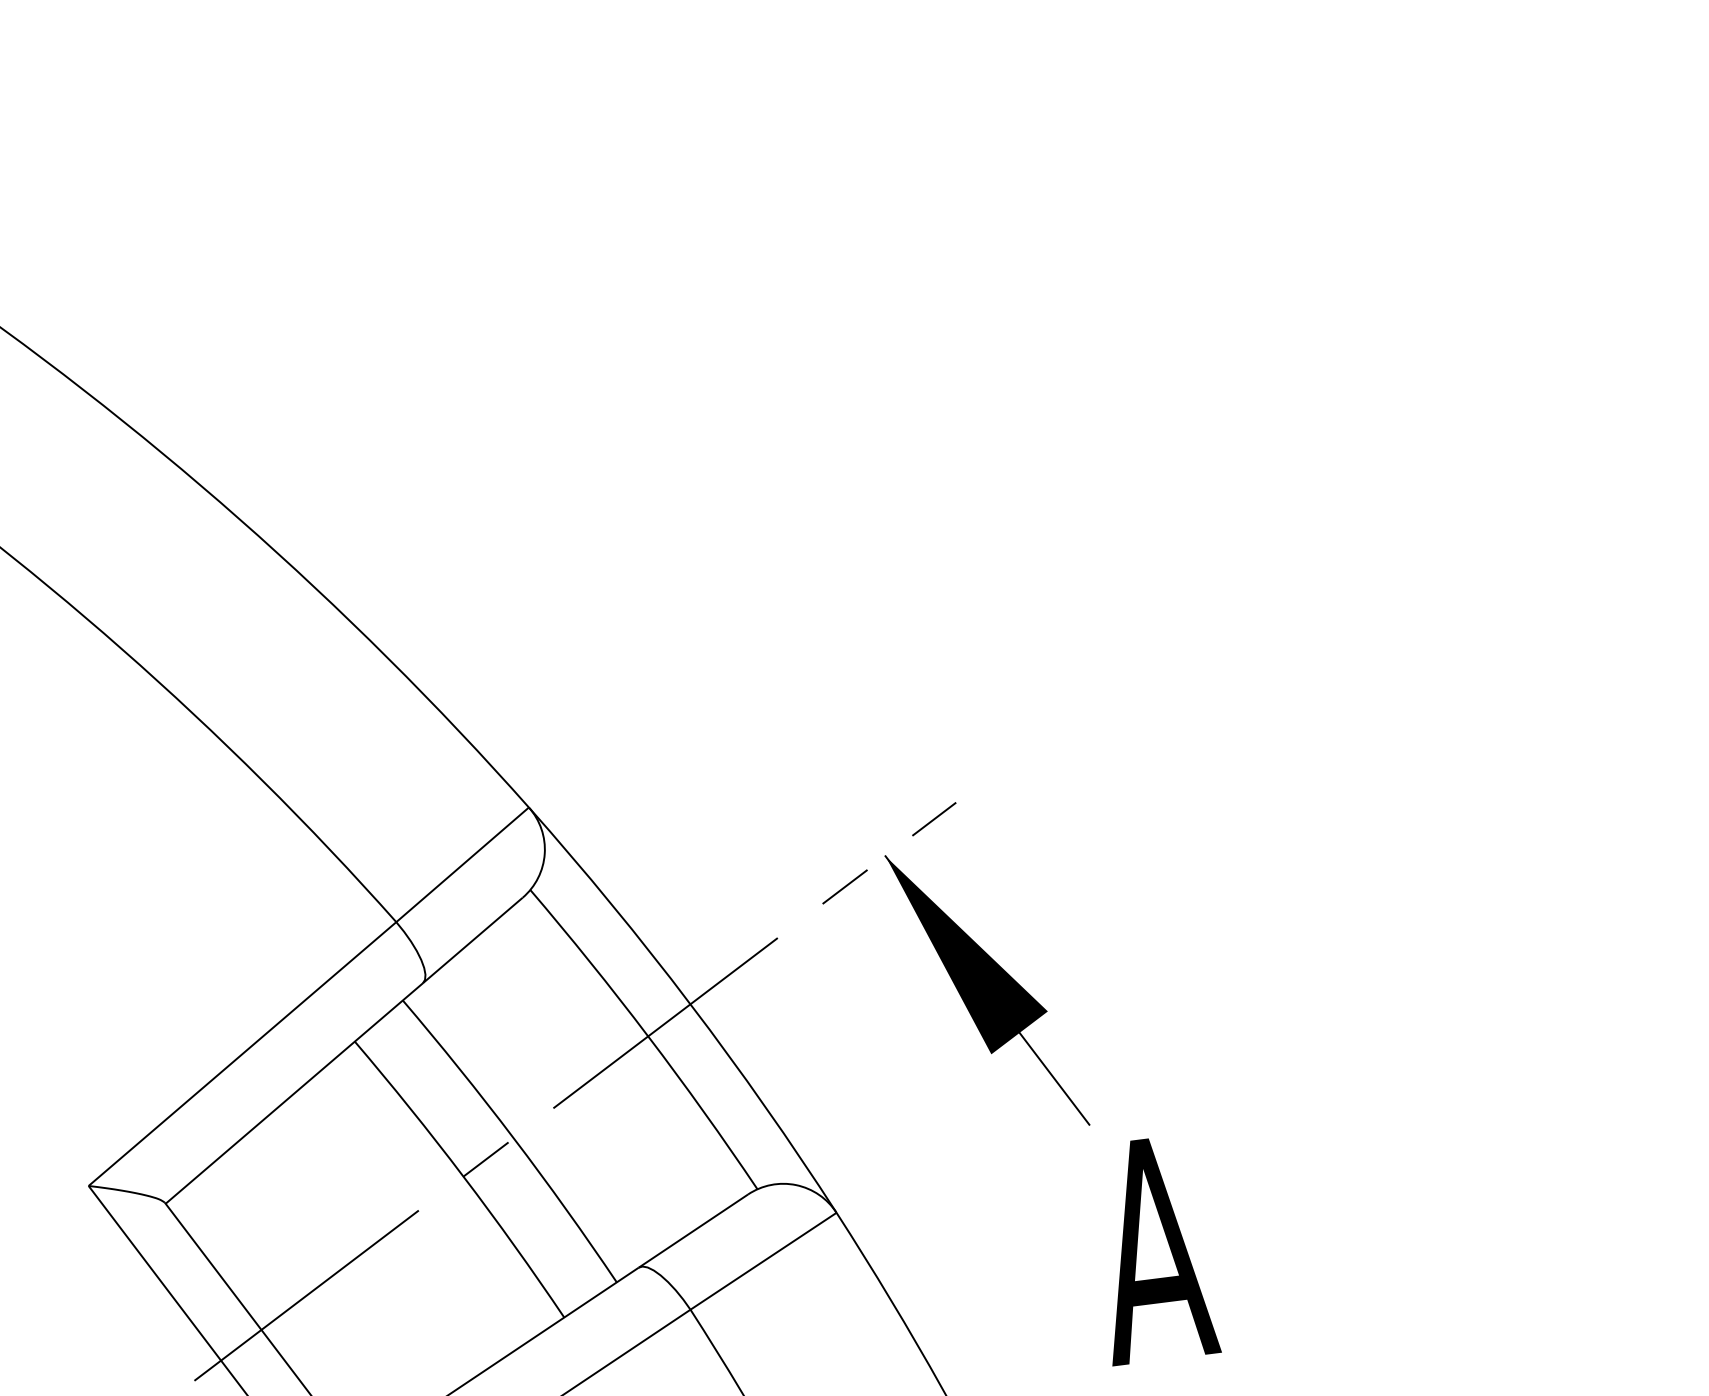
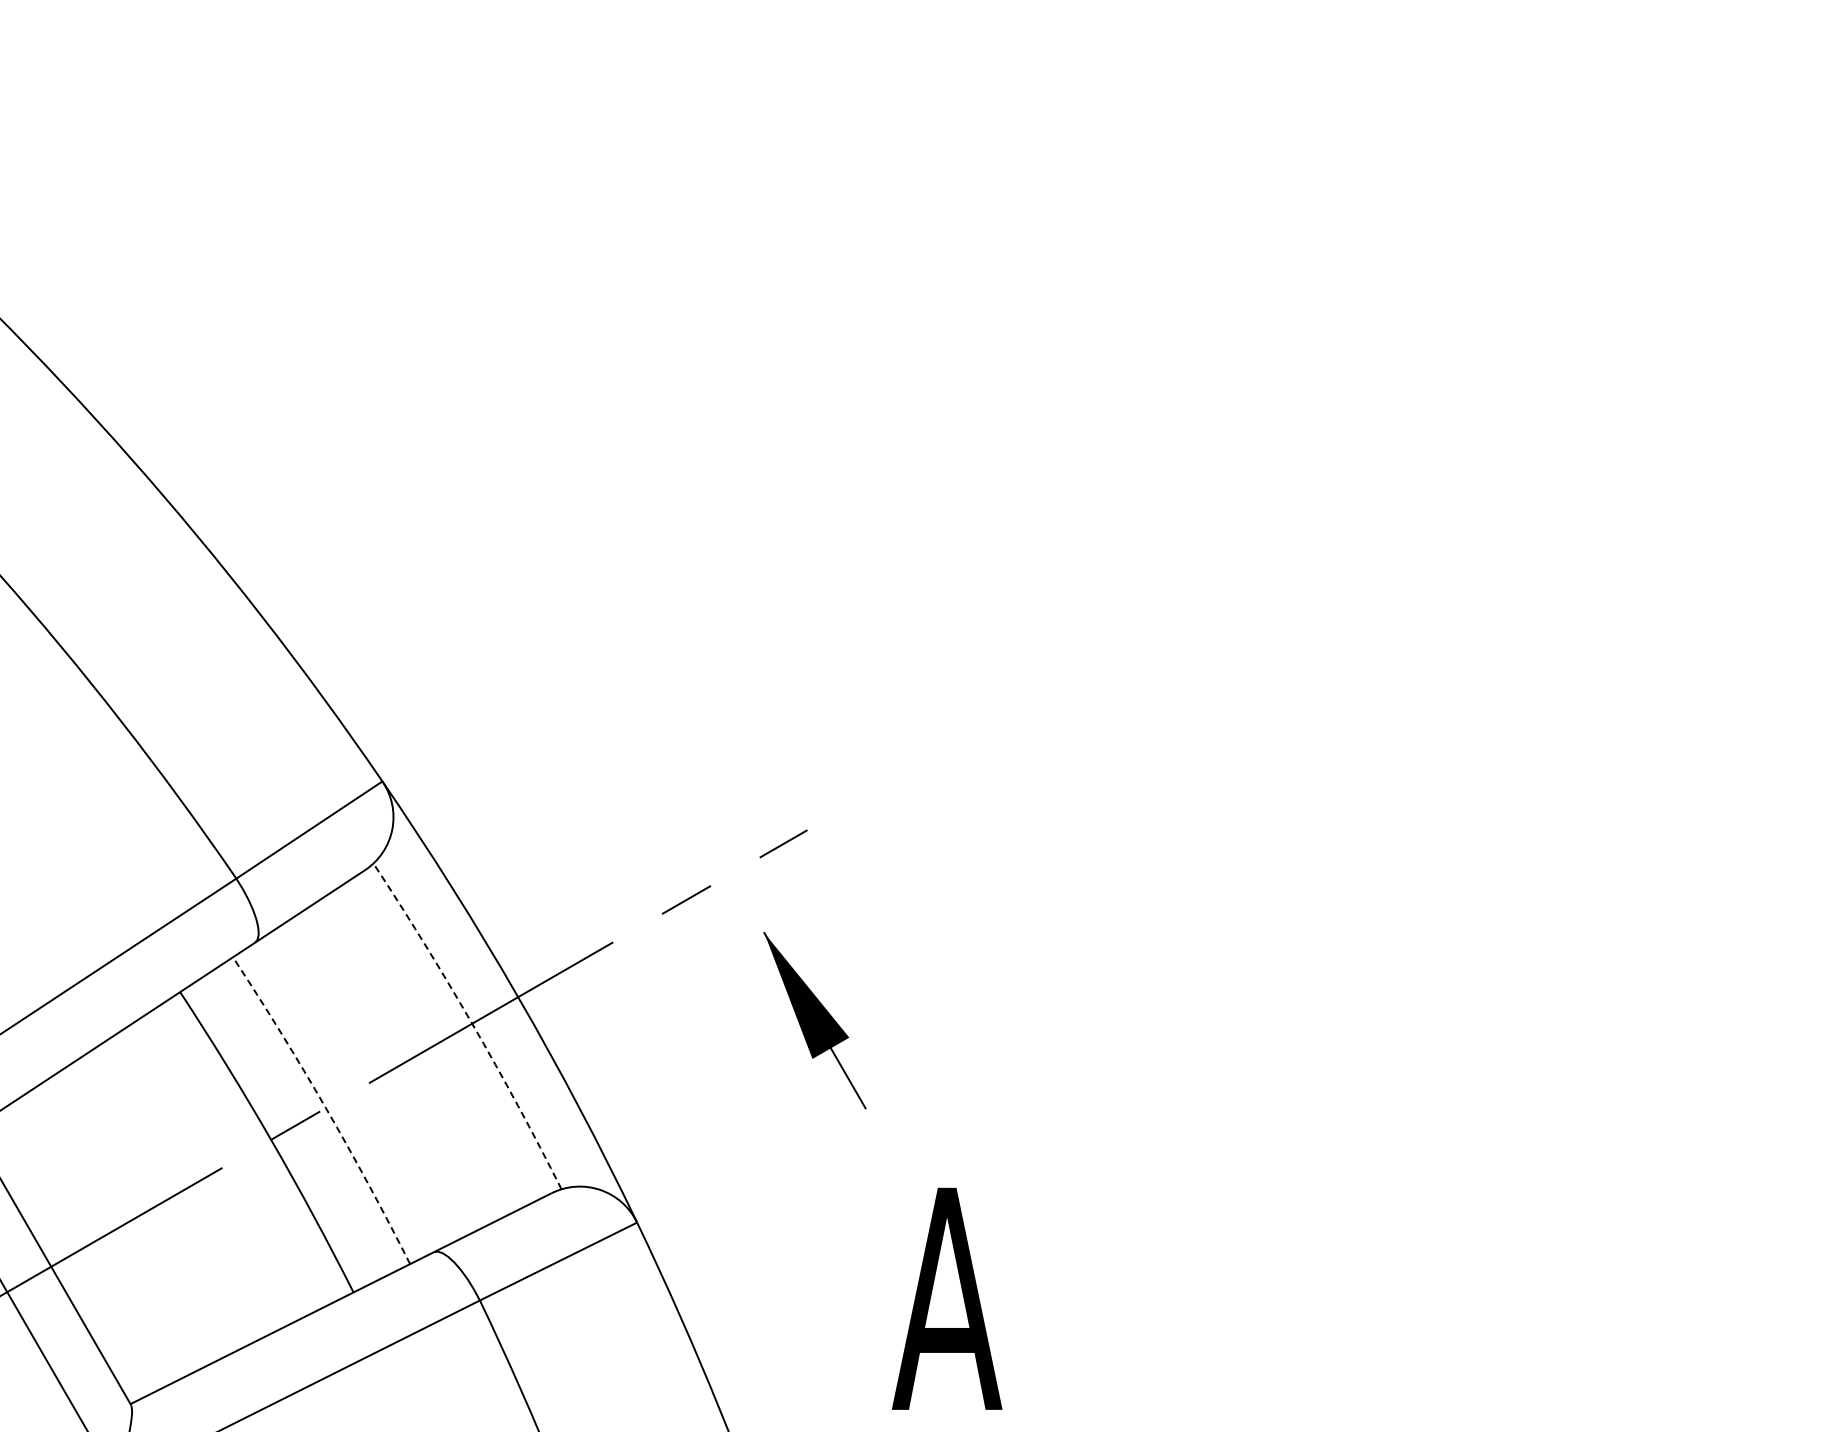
part: (987, 990) -> (814, 1020), size x0.6
arc: (648, 1036) -> (472, 1023), solid -> dashed
arc: (513, 1138) -> (325, 1108), solid -> dashed

